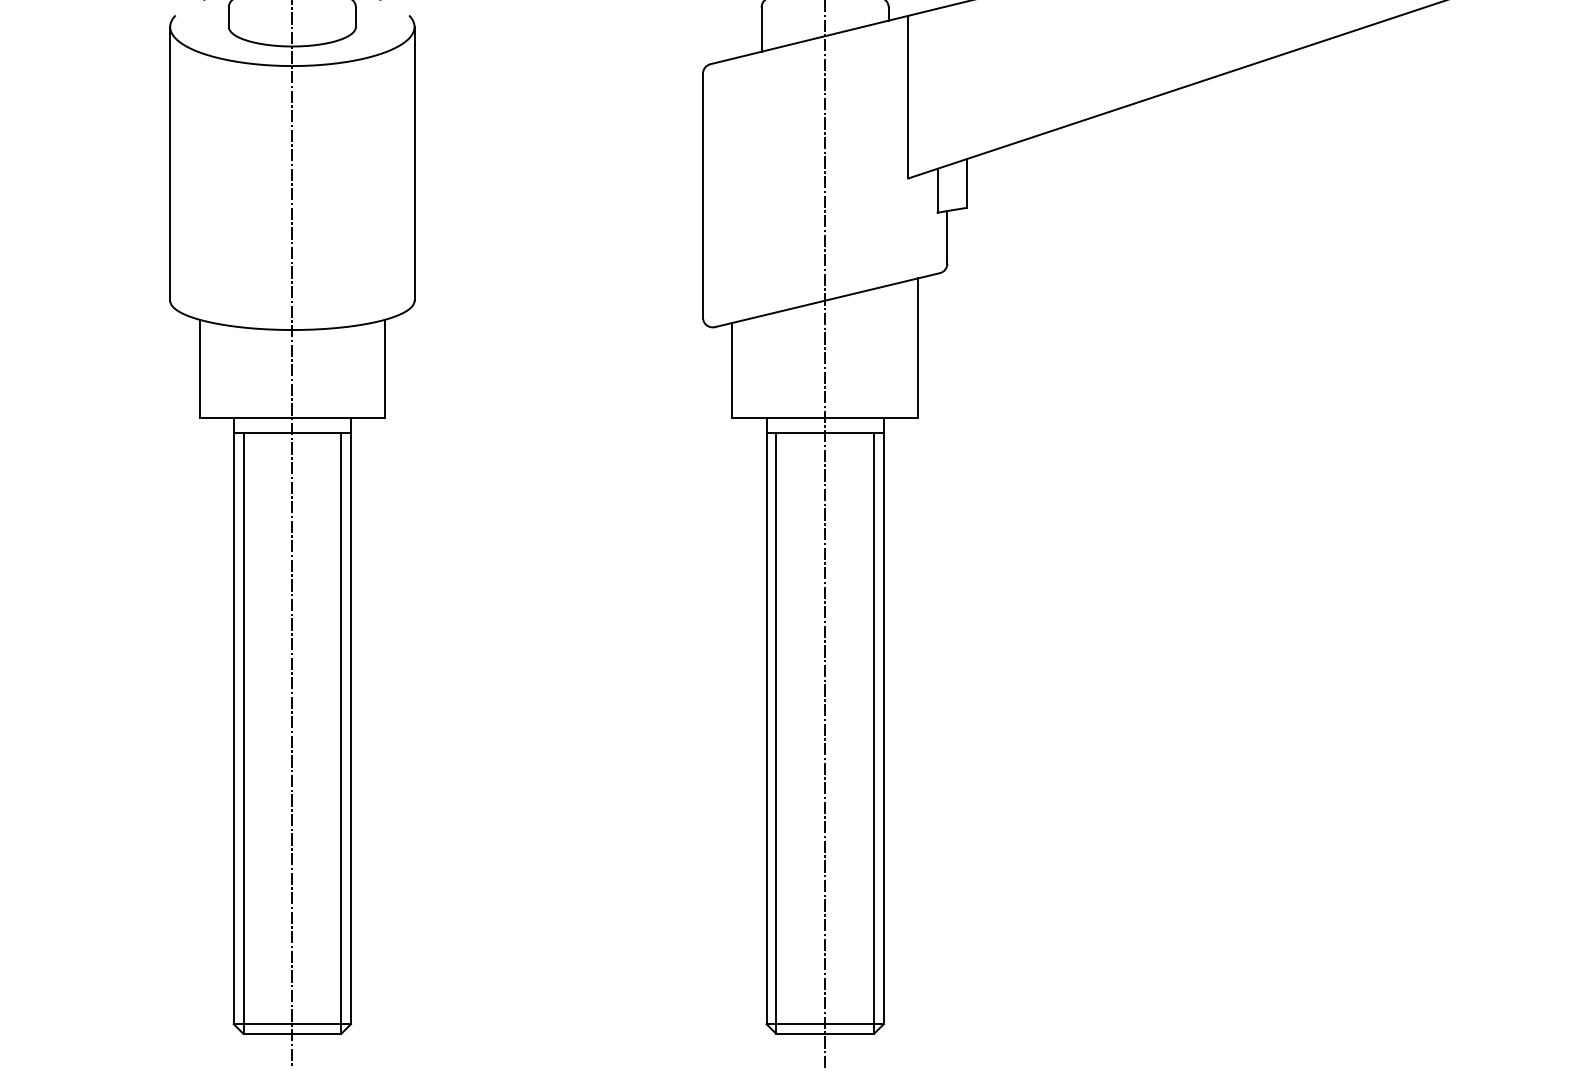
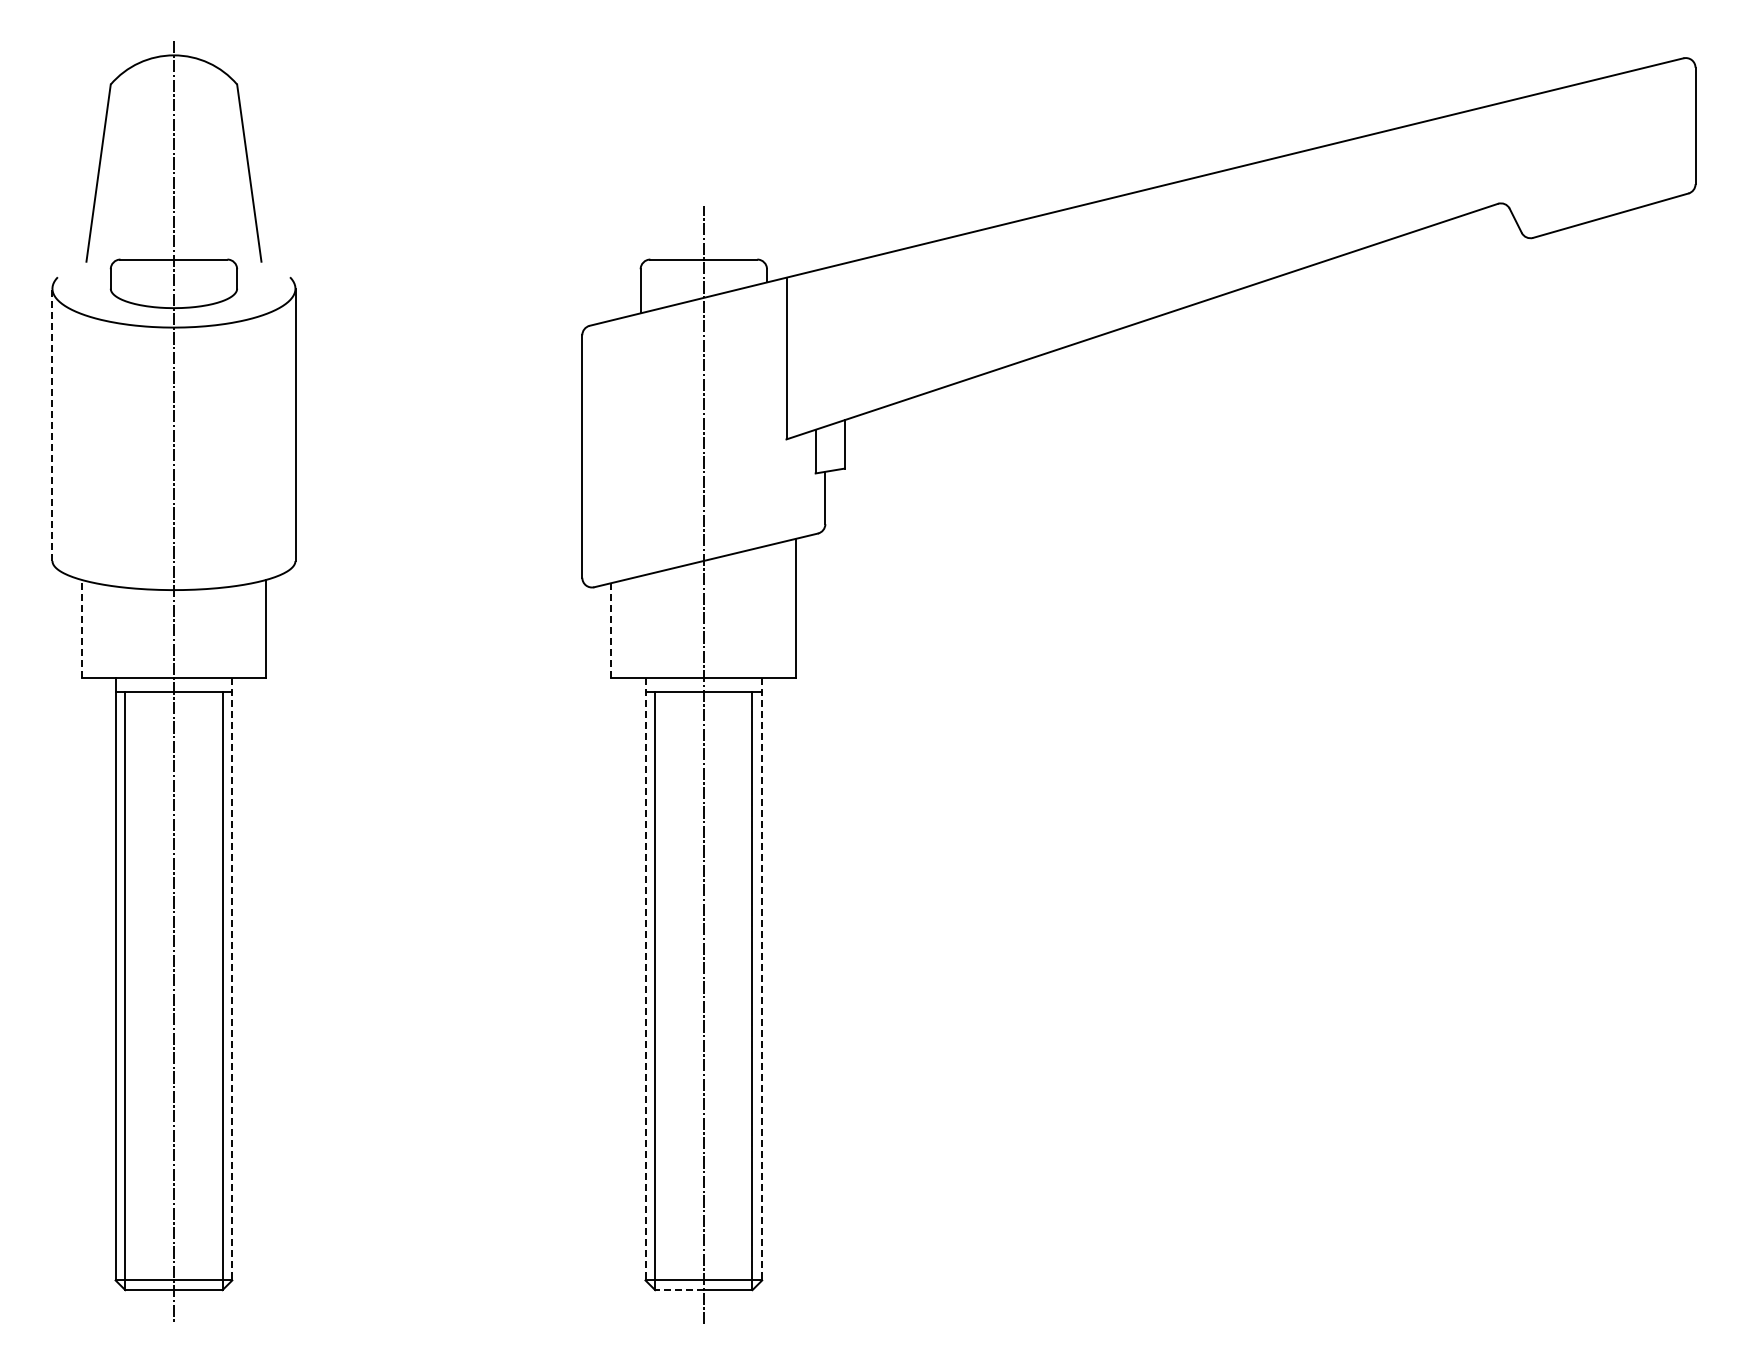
line: (170, 163) -> (52, 424), solid -> dashed
line: (199, 368) -> (81, 628), solid -> dashed
line: (732, 369) -> (611, 629), solid -> dashed
line: (351, 721) -> (232, 979), solid -> dashed
line: (766, 721) -> (645, 979), solid -> dashed
line: (884, 721) -> (762, 979), solid -> dashed
line: (800, 1034) -> (679, 1290), solid -> dashed

